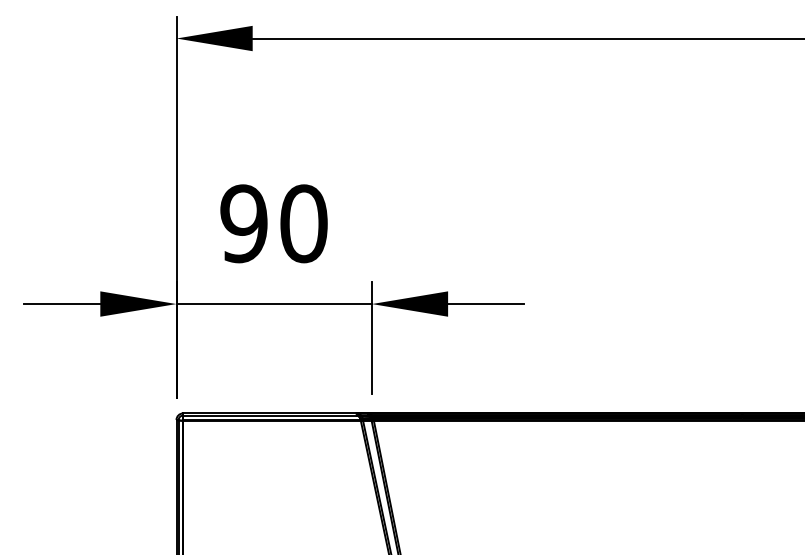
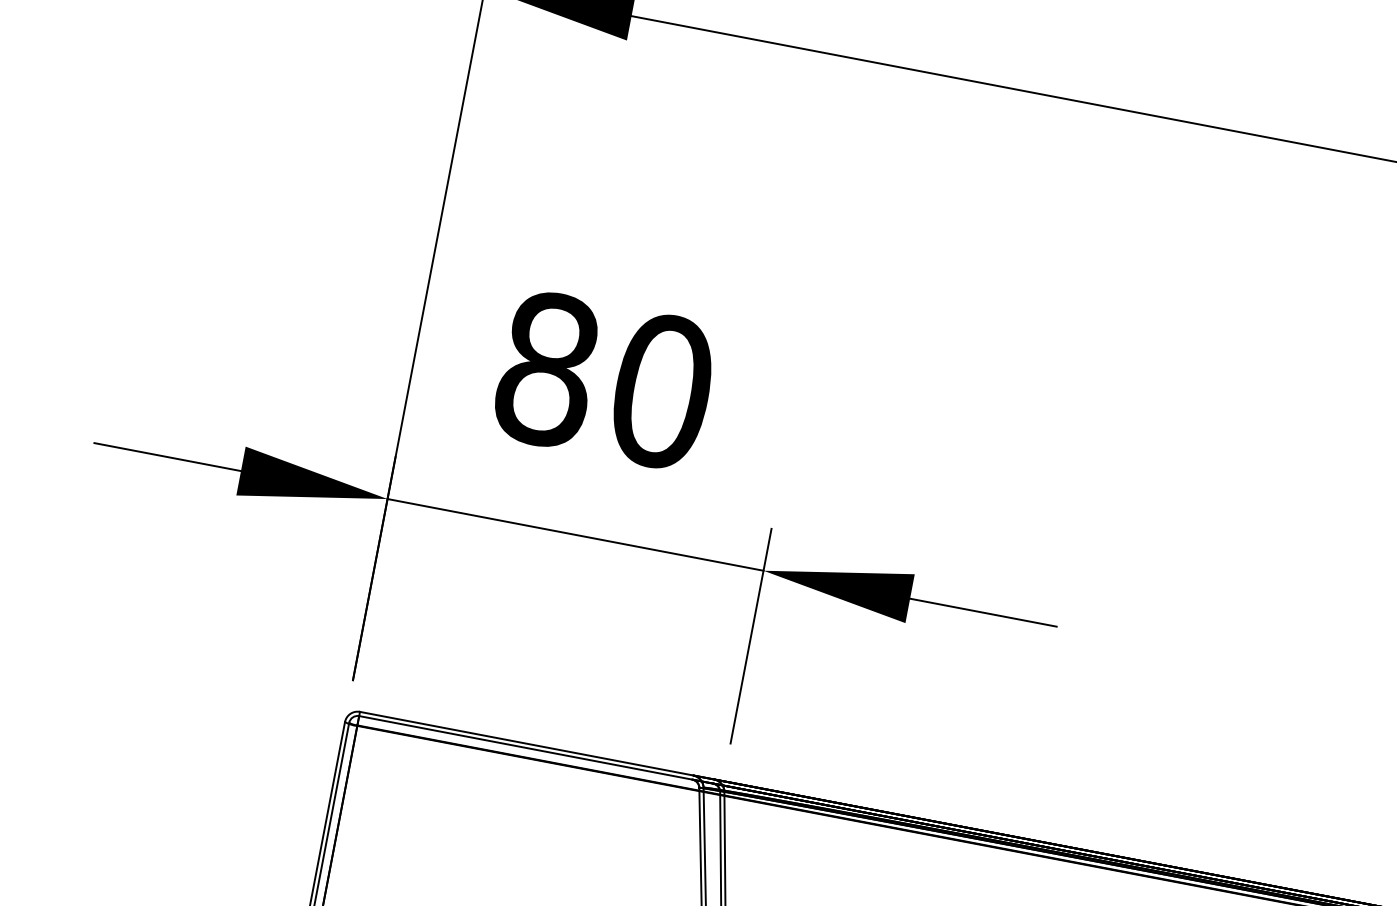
text: (243, 223) -> (546, 368), 90 -> 80

